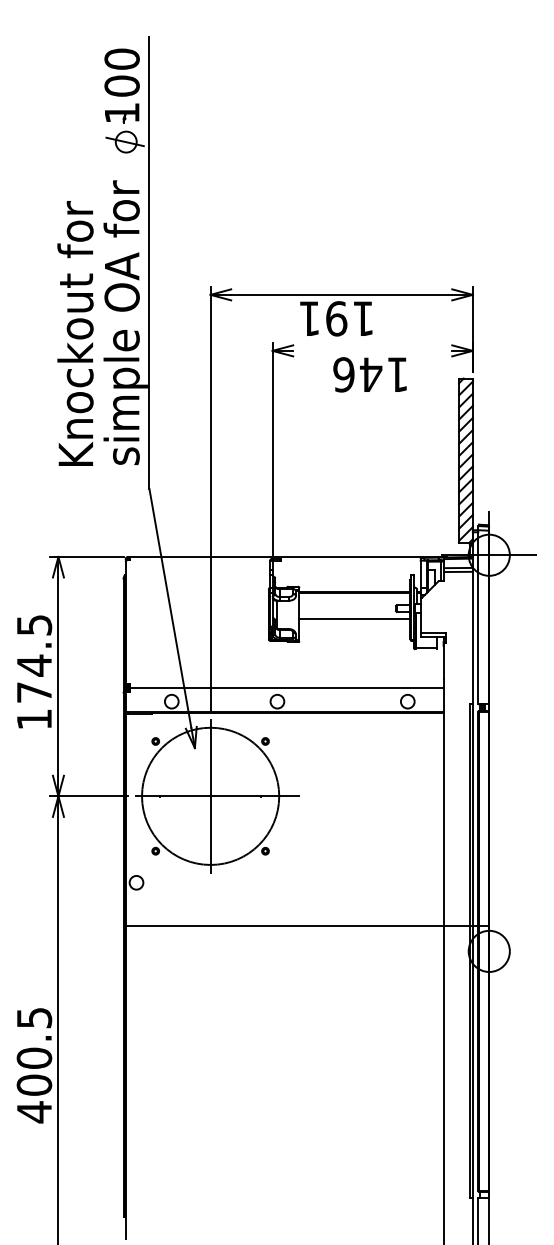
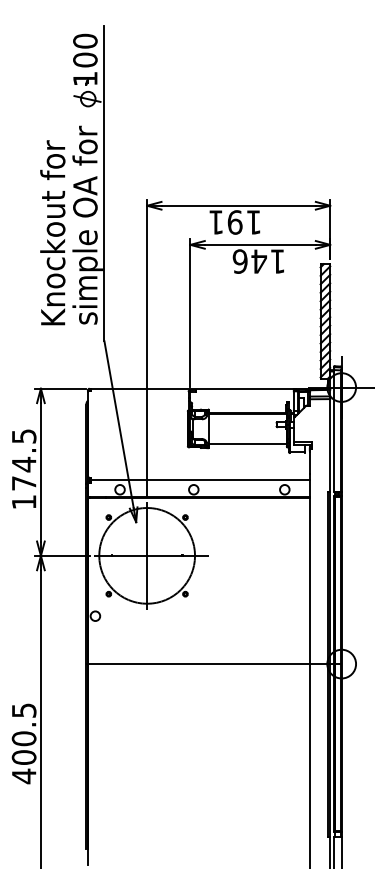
line: (371, 350) -> (259, 244), added
line: (354, 619) -> (247, 444), moved
line: (305, 926) -> (213, 664), moved

